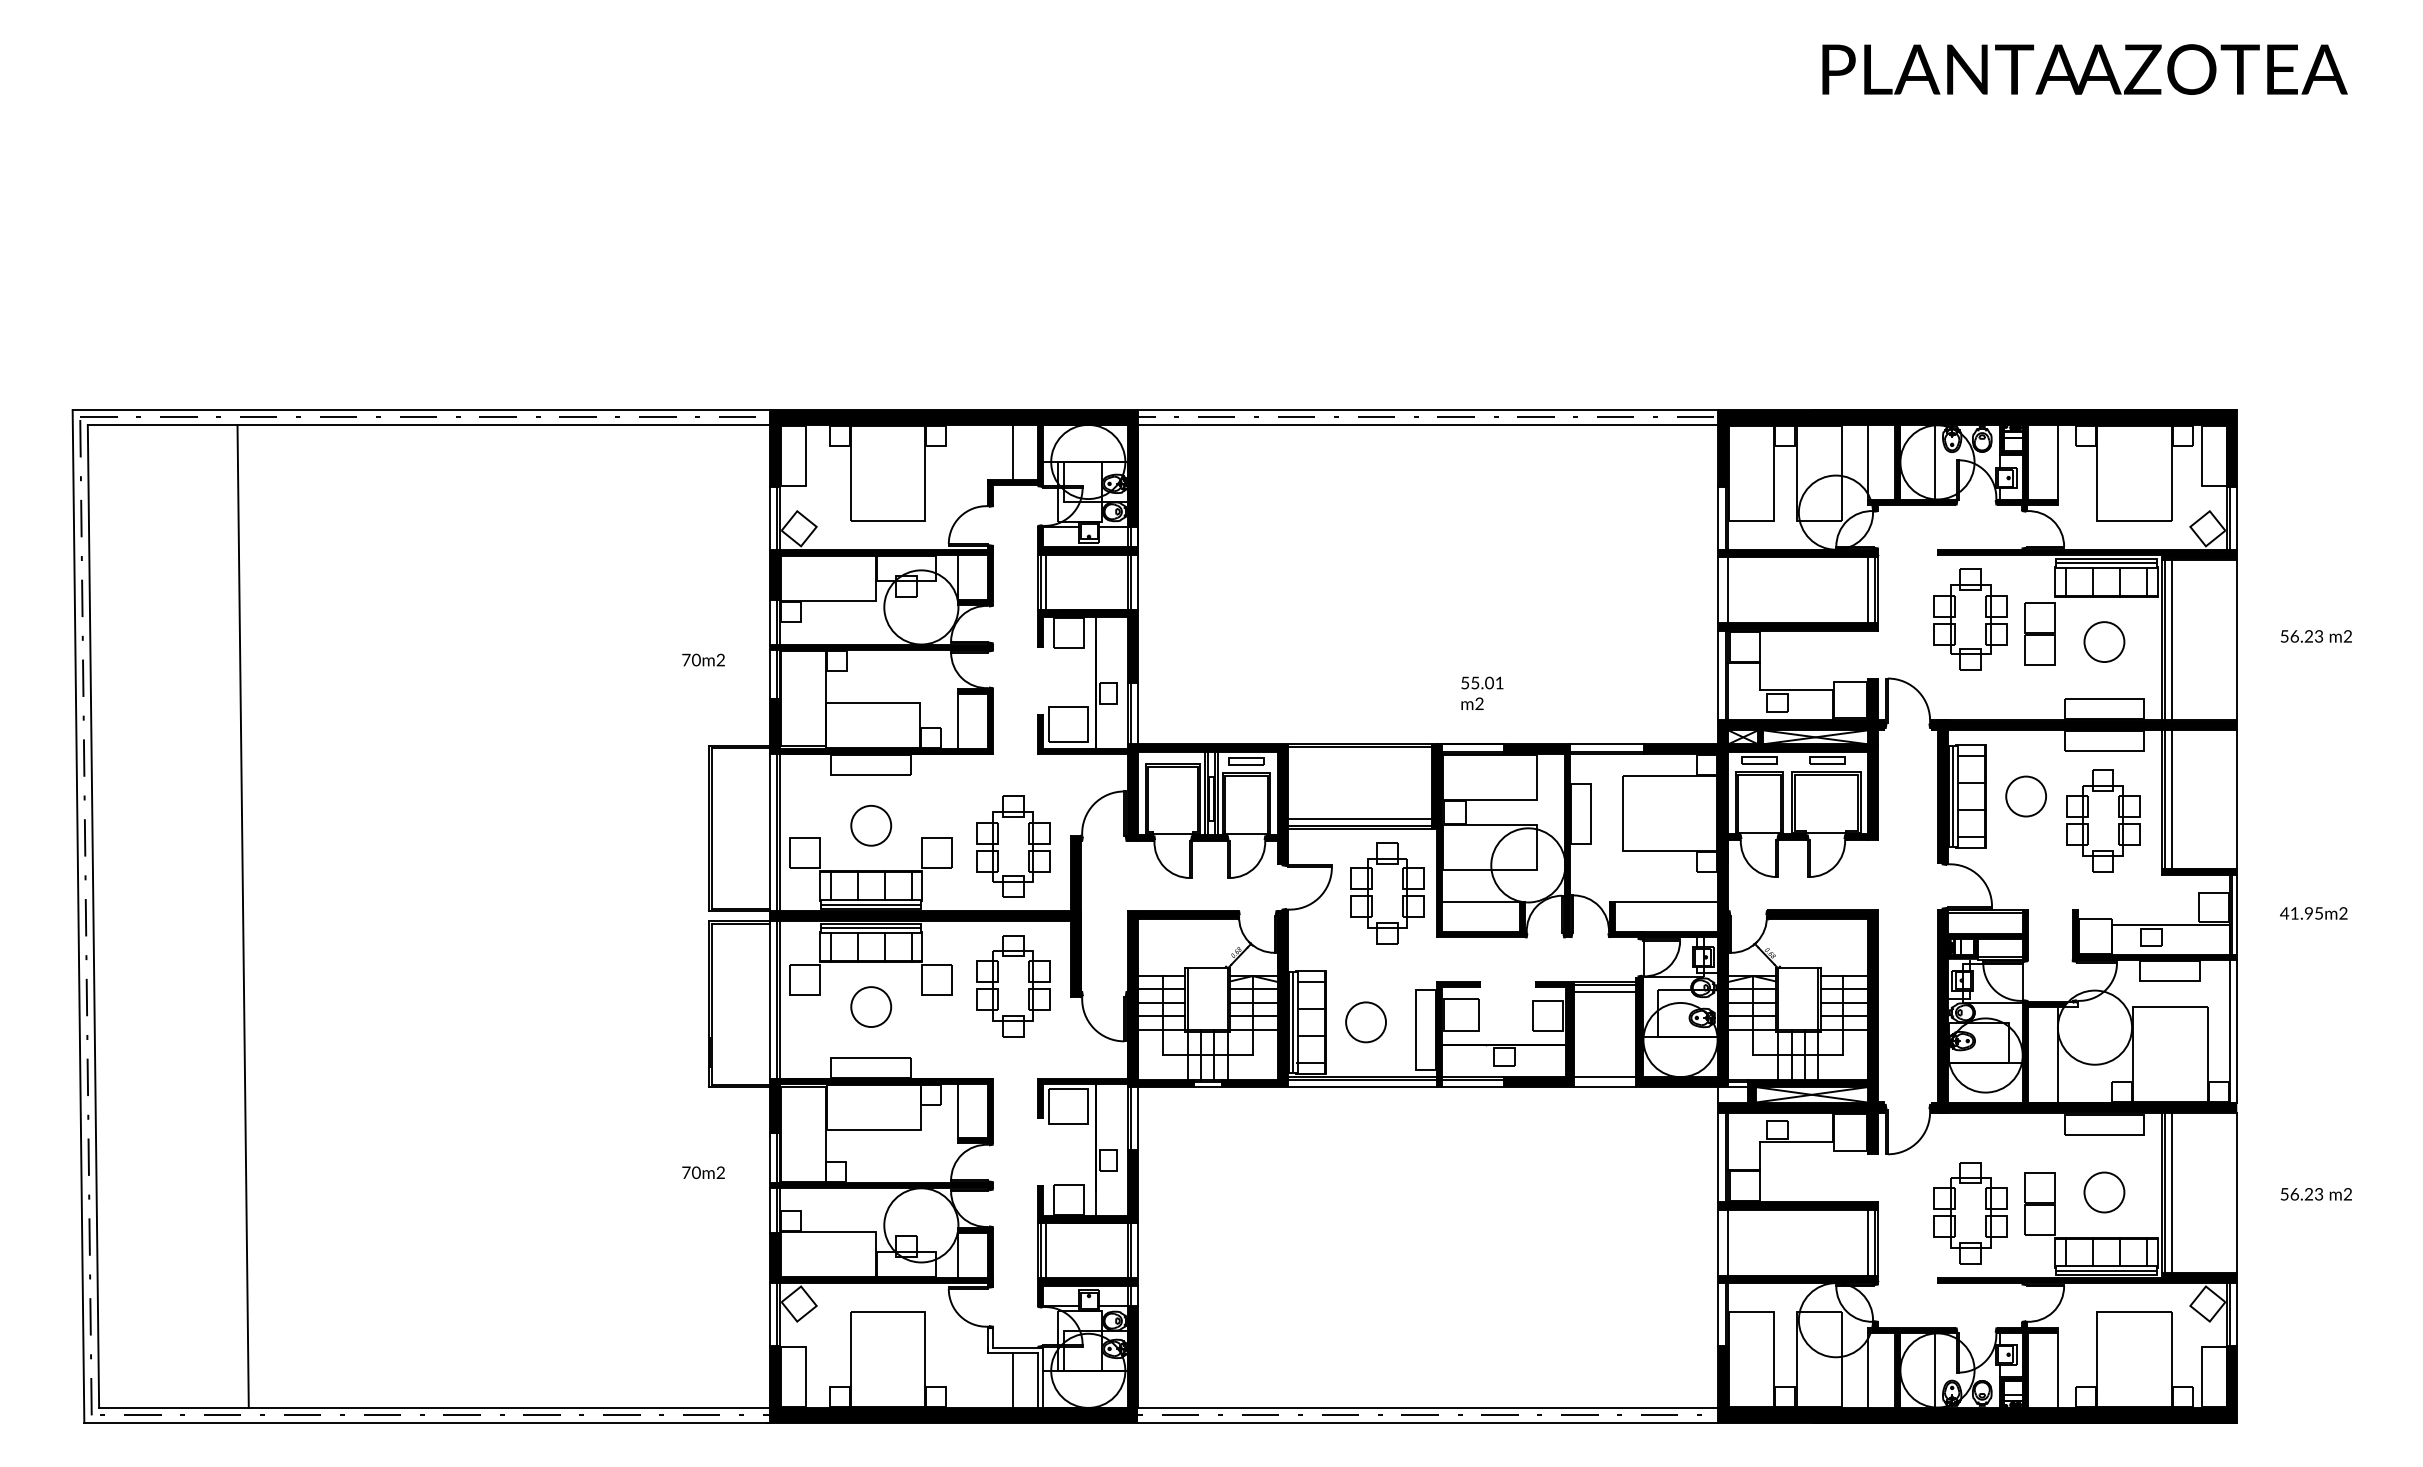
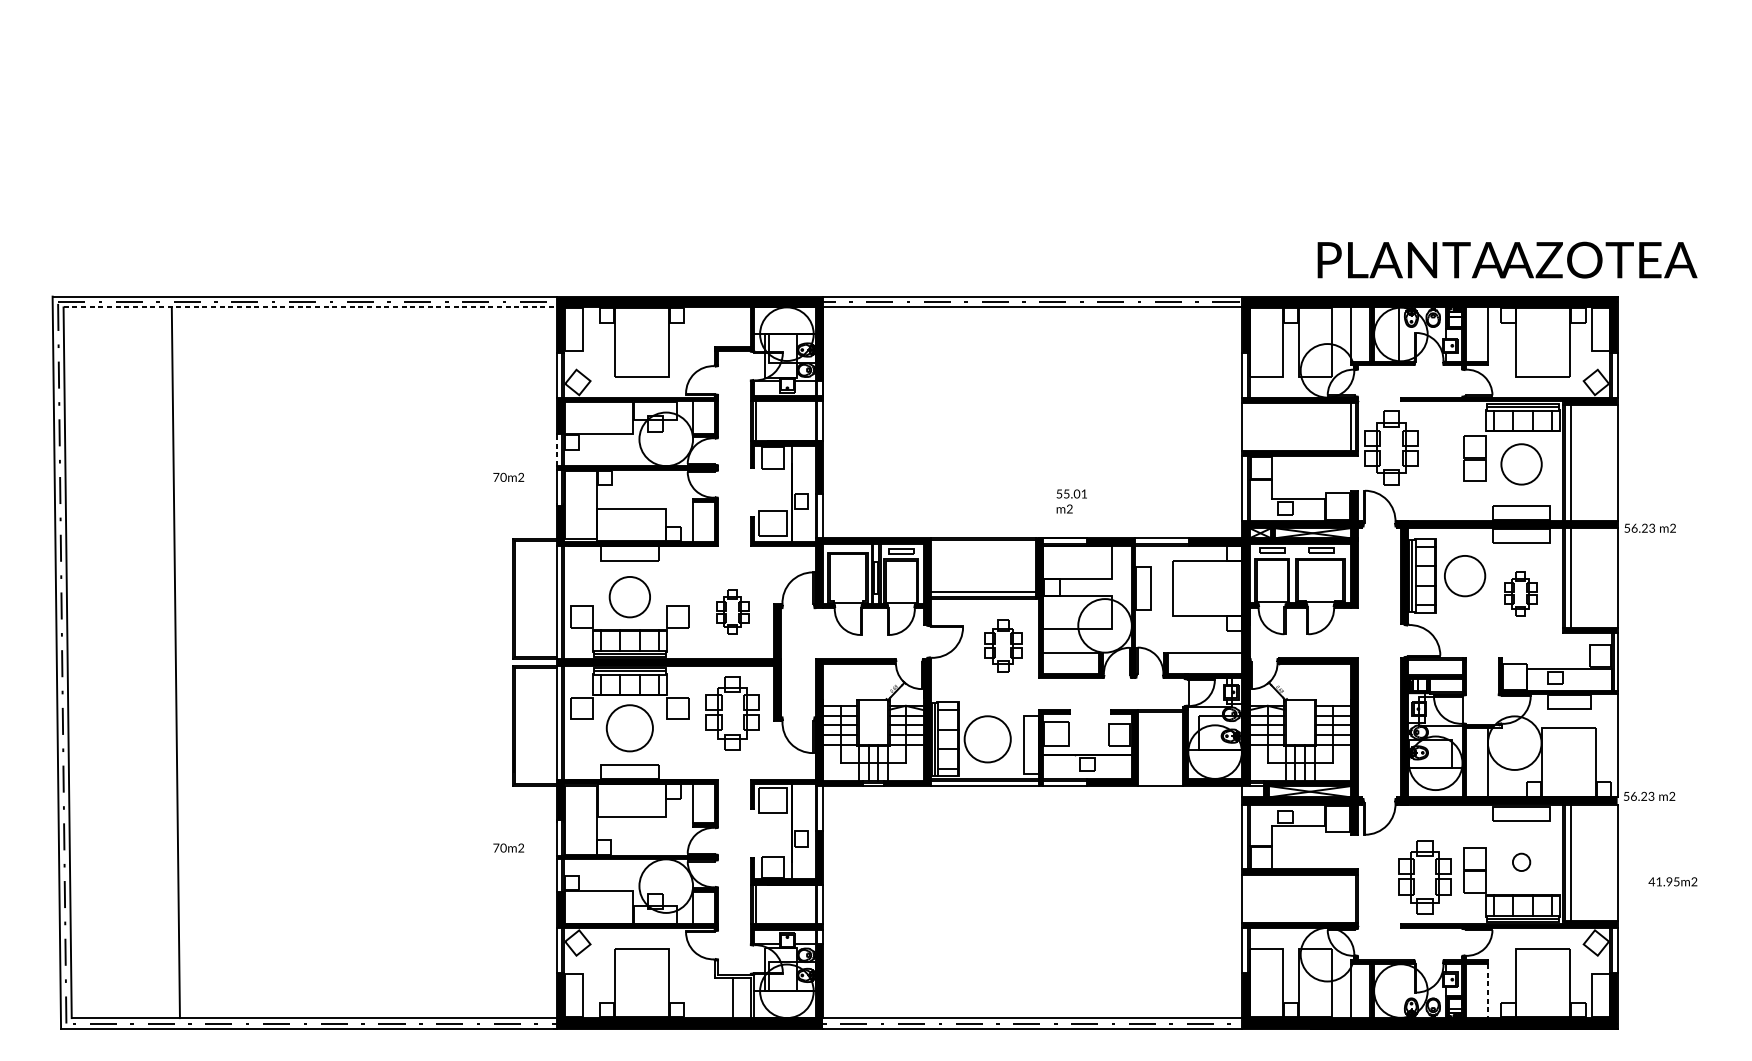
text: (2084, 69) -> (1507, 260), moved
line: (428, 424) -> (309, 307), solid -> dashed
line: (1013, 451) -> (732, 326), removed
line: (1728, 590) -> (1249, 427), removed
part: (1970, 619) -> (1391, 448), moved
line: (769, 621) -> (556, 449), solid -> dashed
text: (2315, 636) -> (1649, 528), moved
circle: (2104, 641) -> (1521, 463), size x1.4
circle: (2025, 796) -> (1464, 576), size x1.4
part: (2103, 820) -> (1520, 593), size x0.6
circle: (871, 825) -> (630, 597), size x1.4
part: (1013, 846) -> (732, 612), size x0.6
part: (1387, 893) -> (1003, 646), size x0.7
text: (2313, 913) -> (1672, 881), moved
line: (1604, 992) -> (1160, 717), removed
circle: (871, 1006) -> (630, 727), size x1.6
circle: (1366, 1022) -> (988, 739), size x1.6
line: (2229, 1030) -> (1612, 745), removed
line: (1604, 1077) -> (1160, 779), removed
circle: (2104, 1192) -> (1521, 862), size x0.6
text: (2315, 1194) -> (1648, 796), moved
line: (1728, 1242) -> (1249, 898), removed
line: (1868, 1242) -> (1351, 898), removed
line: (1935, 1369) -> (1399, 990), removed
line: (2057, 1371) -> (1487, 991), solid -> dashed

